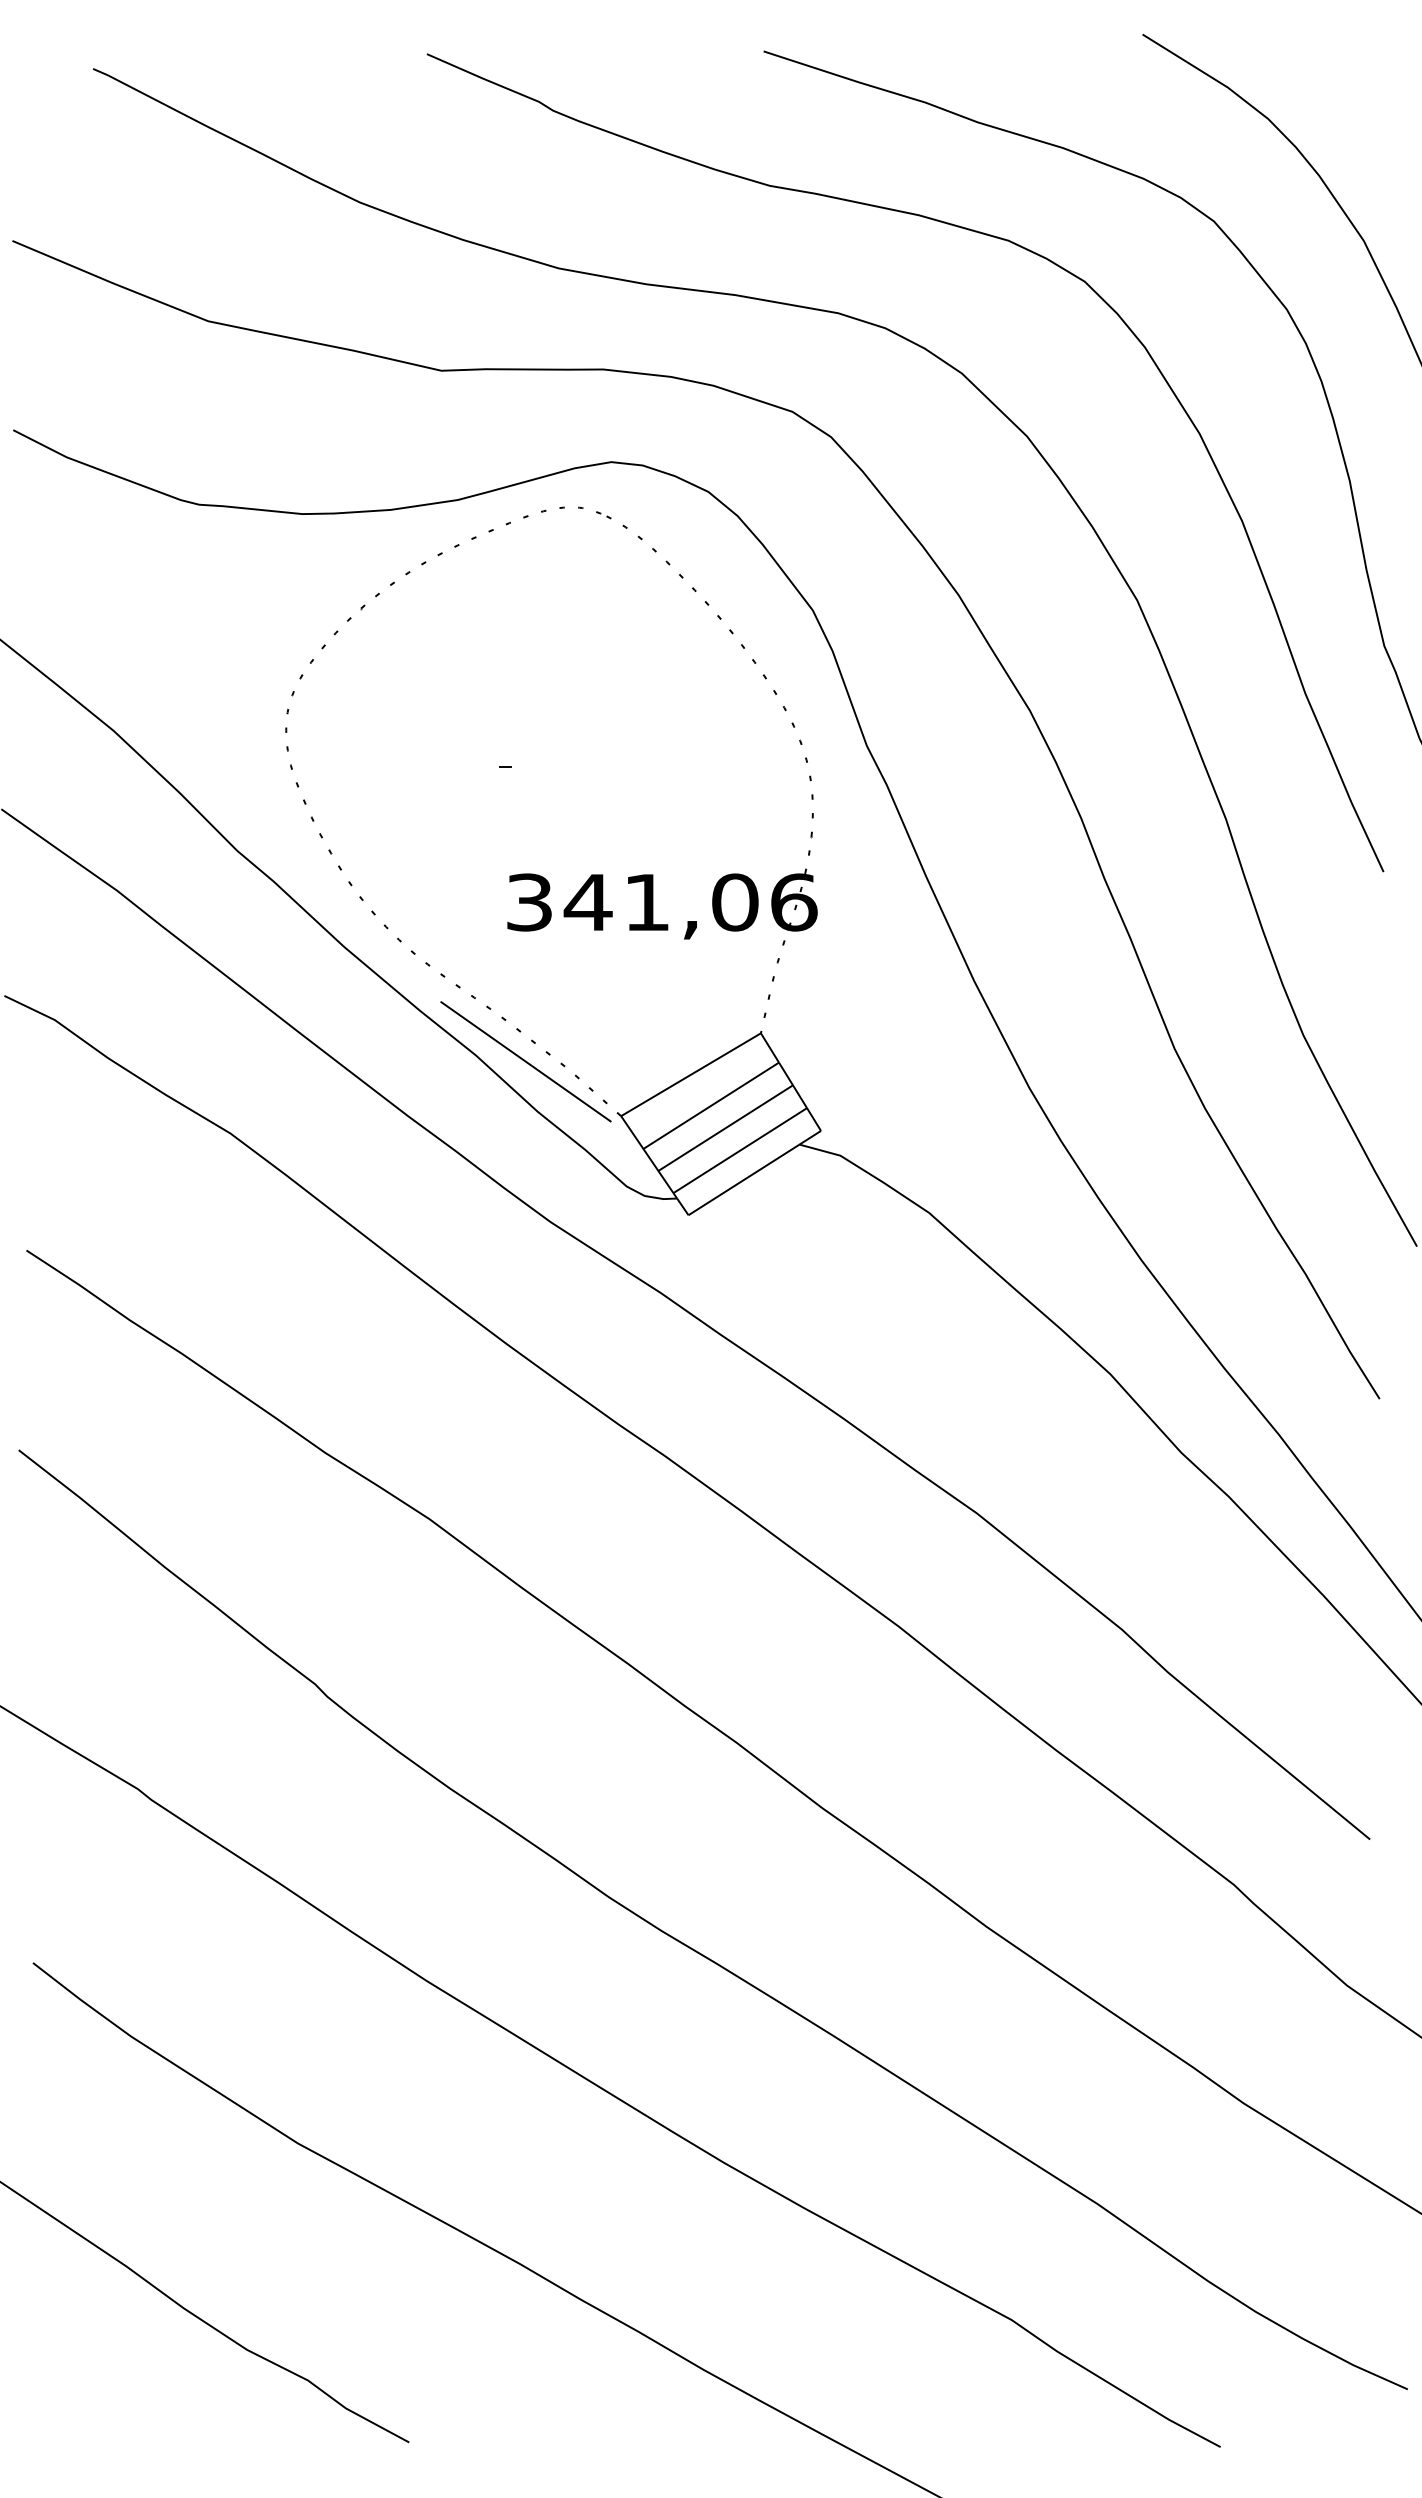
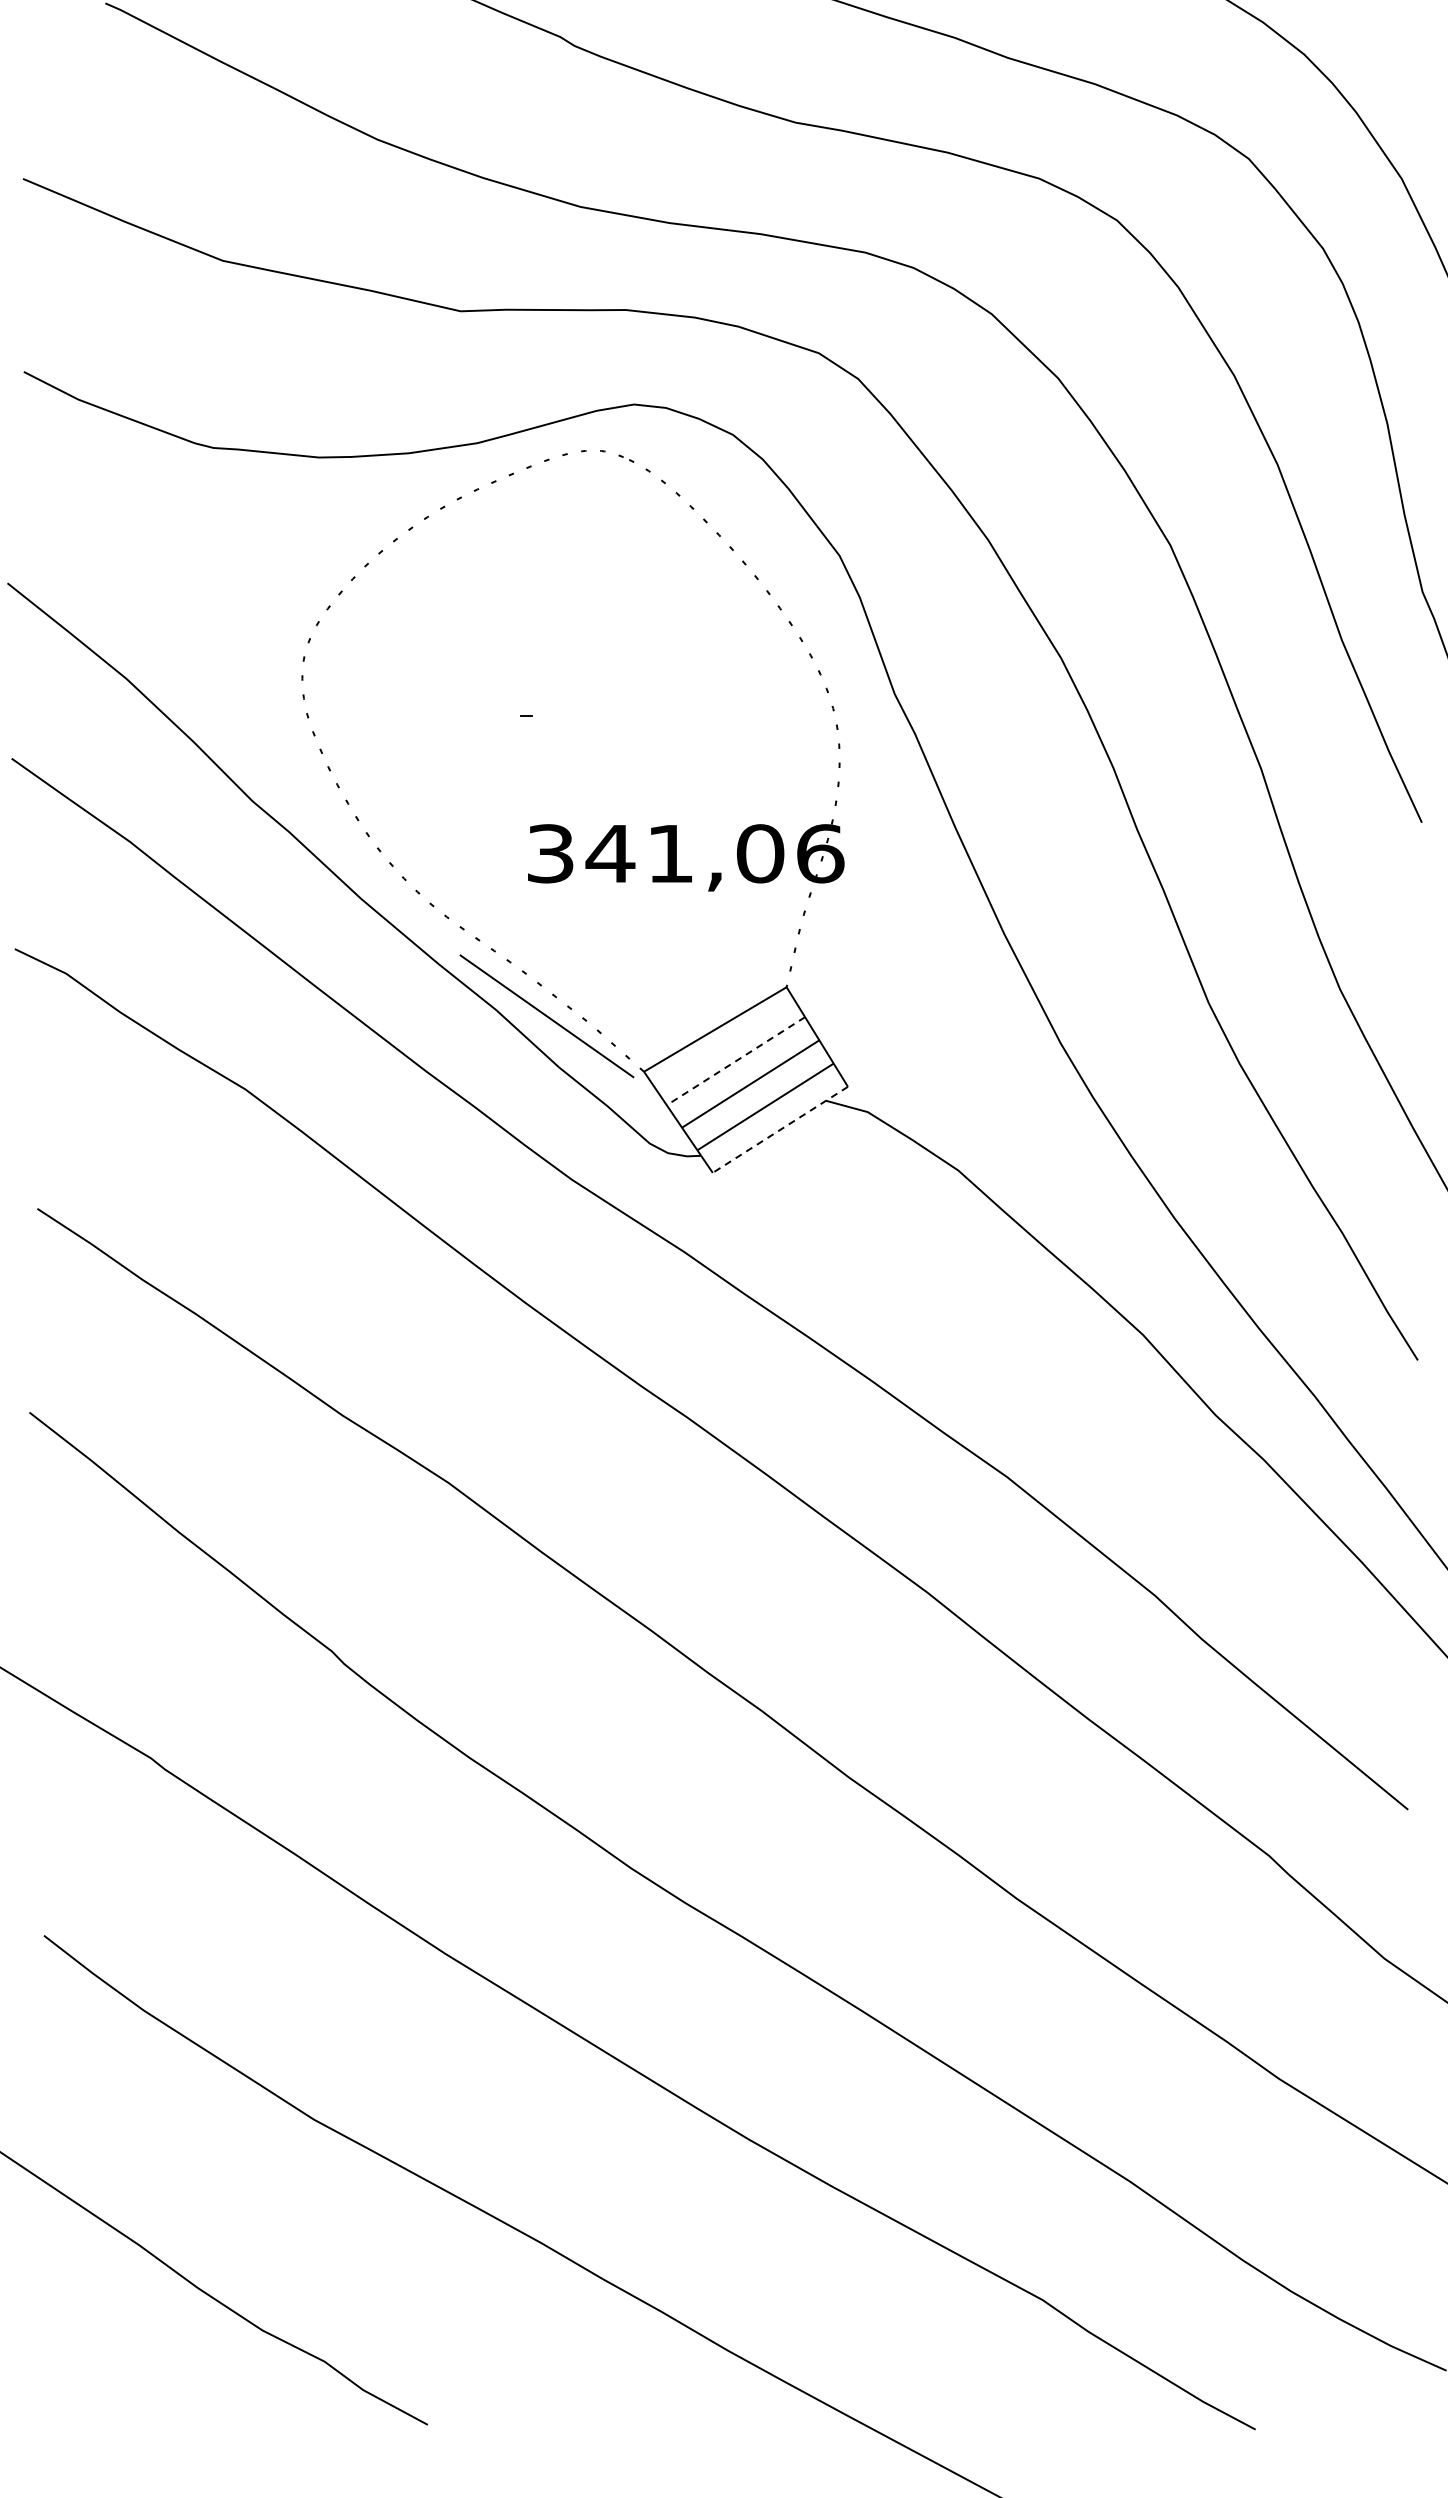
line: (710, 1106) -> (735, 1061), solid -> dashed
line: (754, 1173) -> (780, 1130), solid -> dashed

